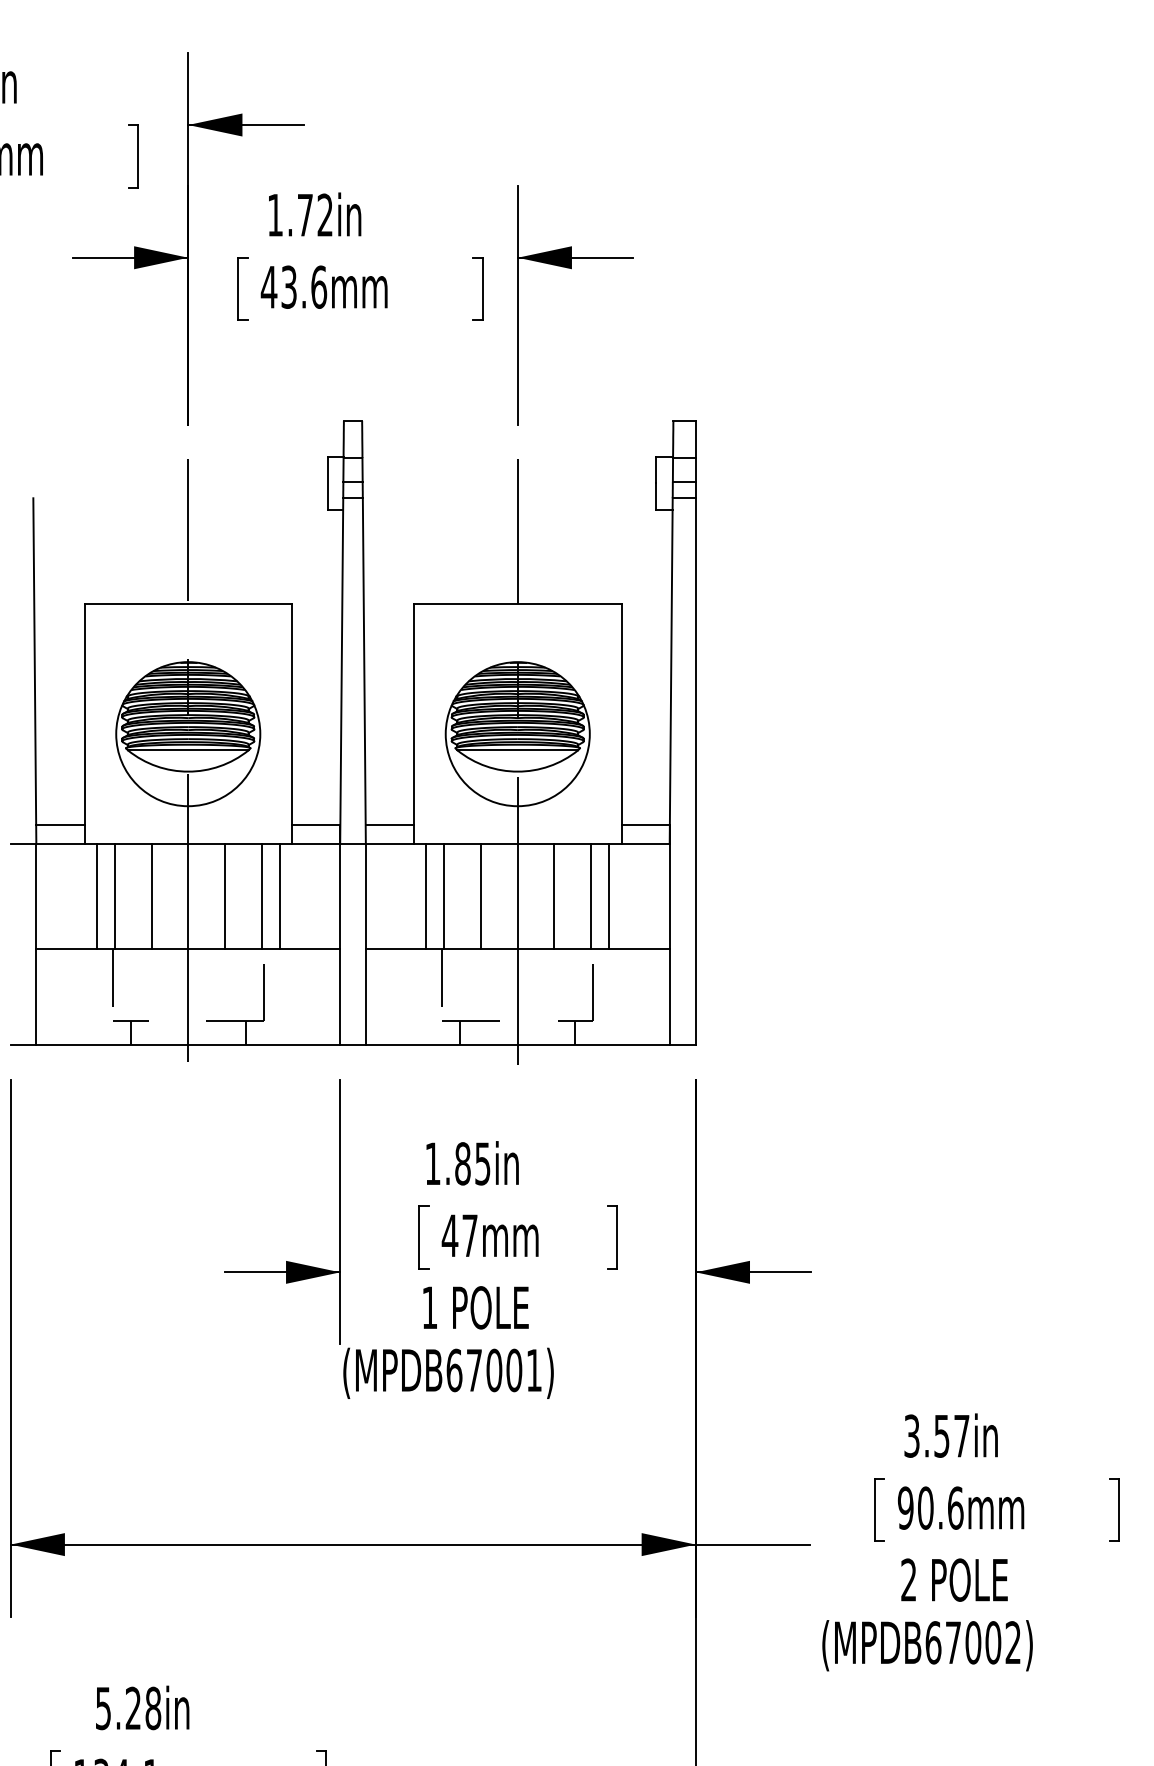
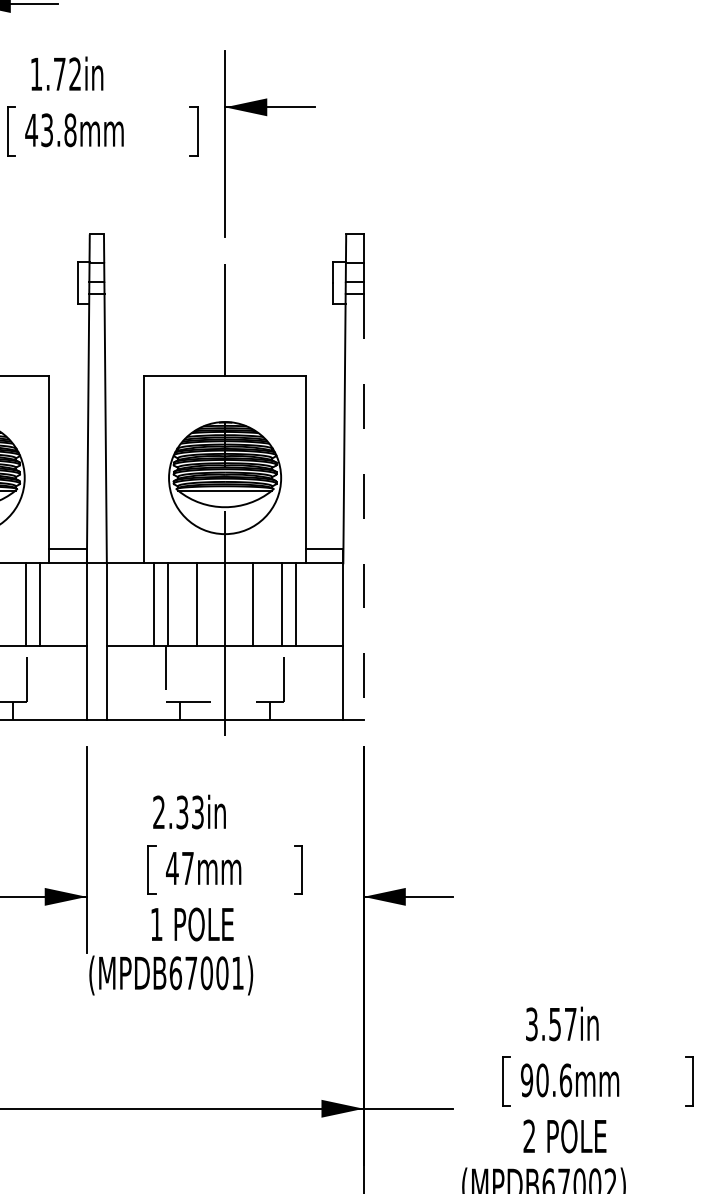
text: (319, 286) -> (70, 129), 43.6mm -> 43.8mm
line: (695, 771) -> (363, 507), solid -> dashed
line: (389, 825) -> (125, 549), removed
text: (457, 1163) -> (178, 812), 1.85in -> 2.33in

